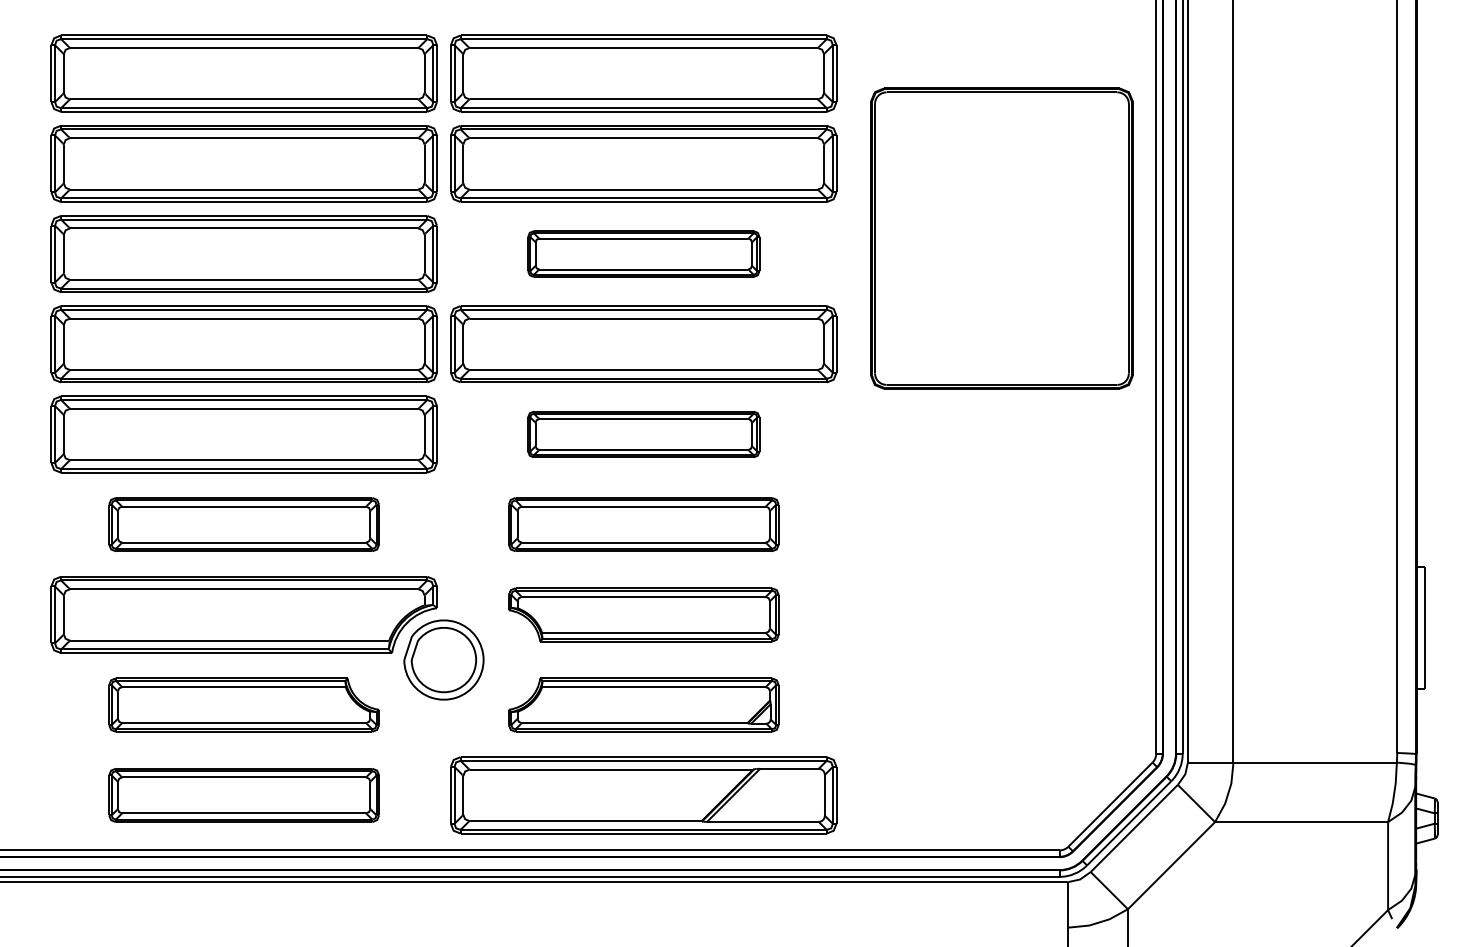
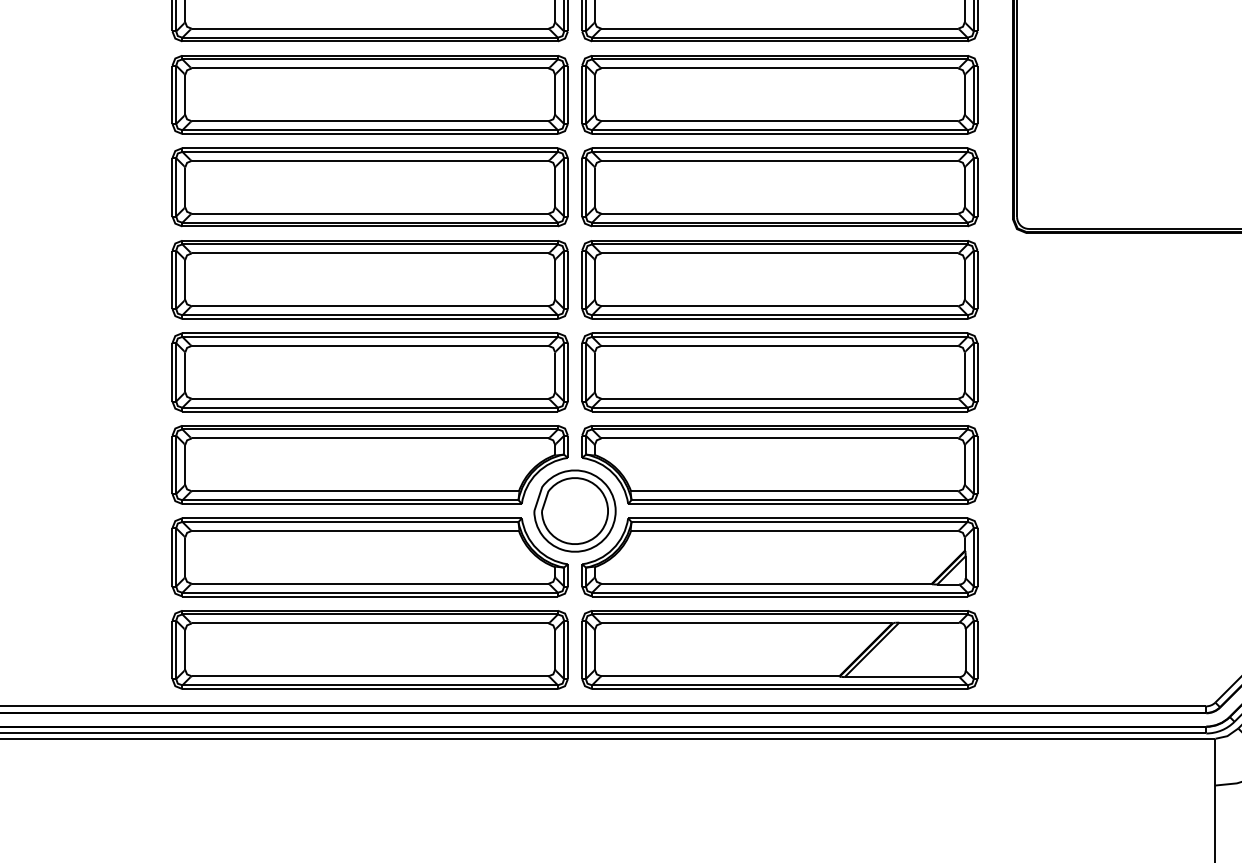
part: (643, 253) -> (779, 94), size x1.67
part: (643, 434) -> (779, 279), size x1.67
part: (243, 524) -> (369, 372), size x1.43
part: (643, 524) -> (779, 372), size x1.43
part: (643, 614) -> (779, 464), size x1.43
part: (243, 704) -> (369, 556), size x1.43
part: (643, 704) -> (779, 556), size x1.43
part: (243, 795) -> (369, 650), size x1.43

